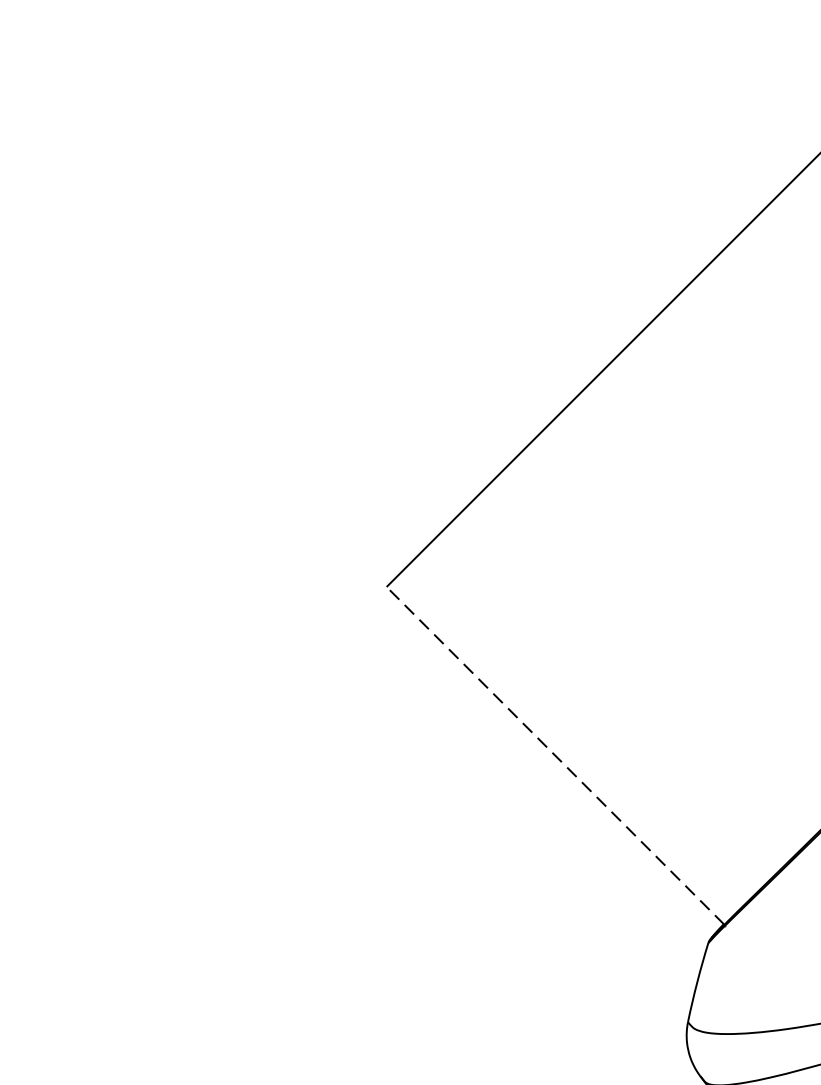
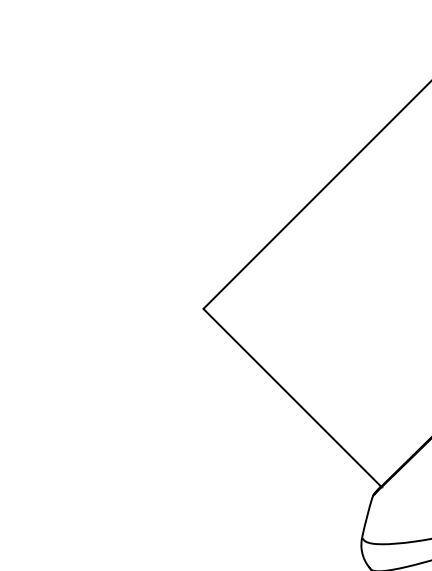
line: (555, 755) -> (292, 397), dashed -> solid

